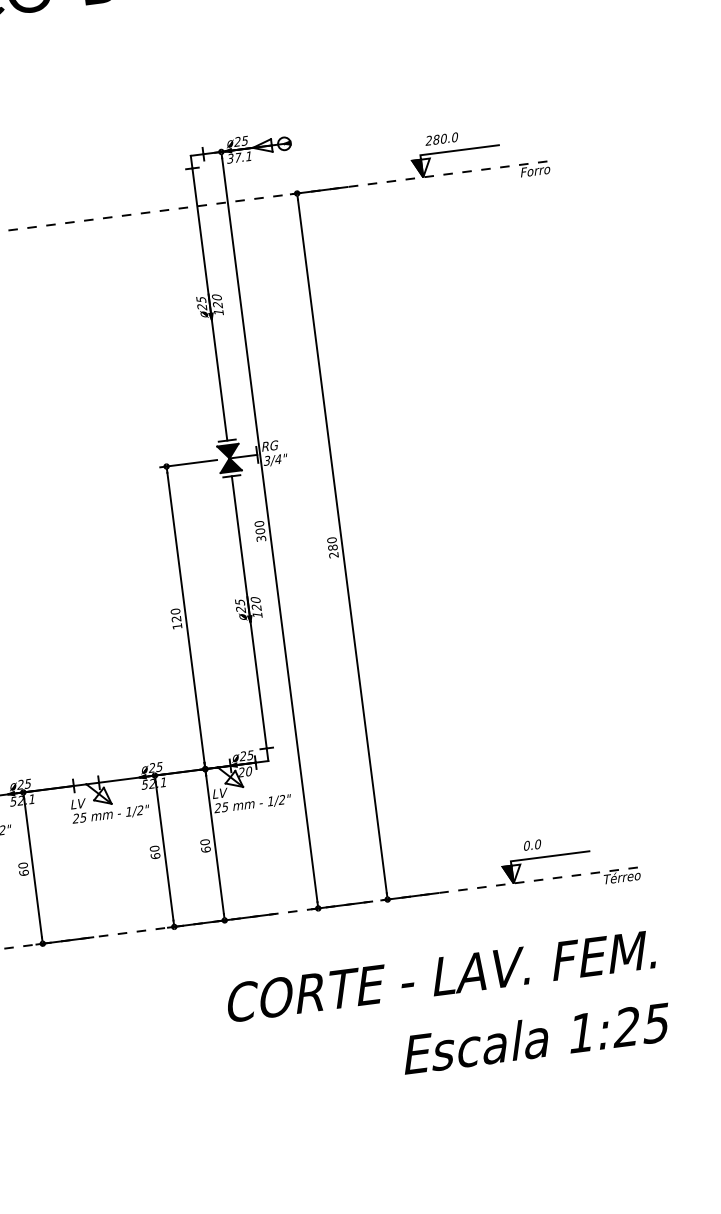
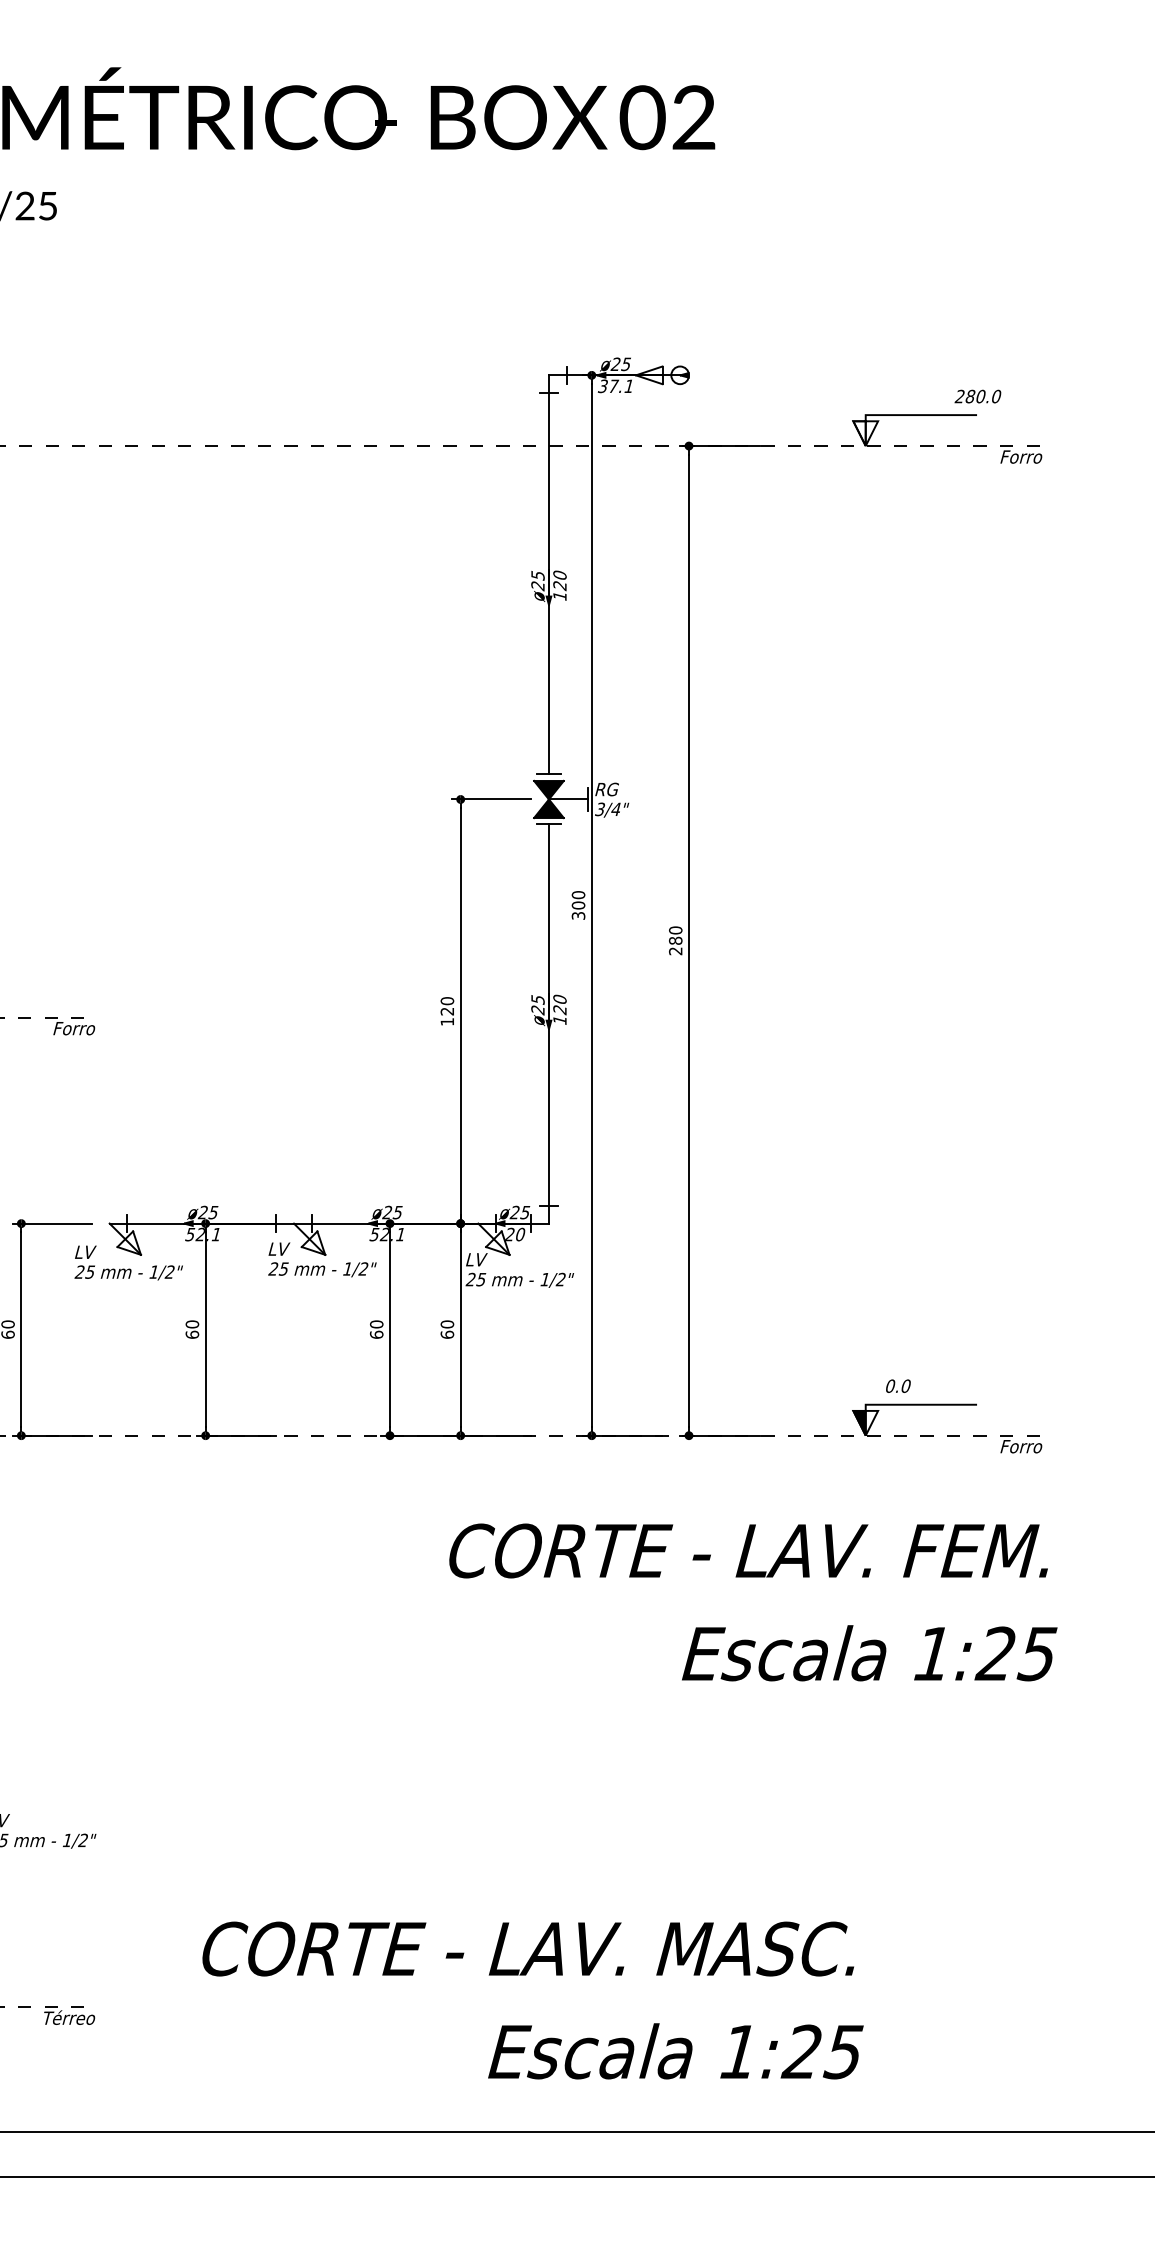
text: (441, 139) -> (977, 396), moved
fill: (417, 168) -> (859, 433), removed
text: (619, 876) -> (1012, 1445), Térreo -> Forro

